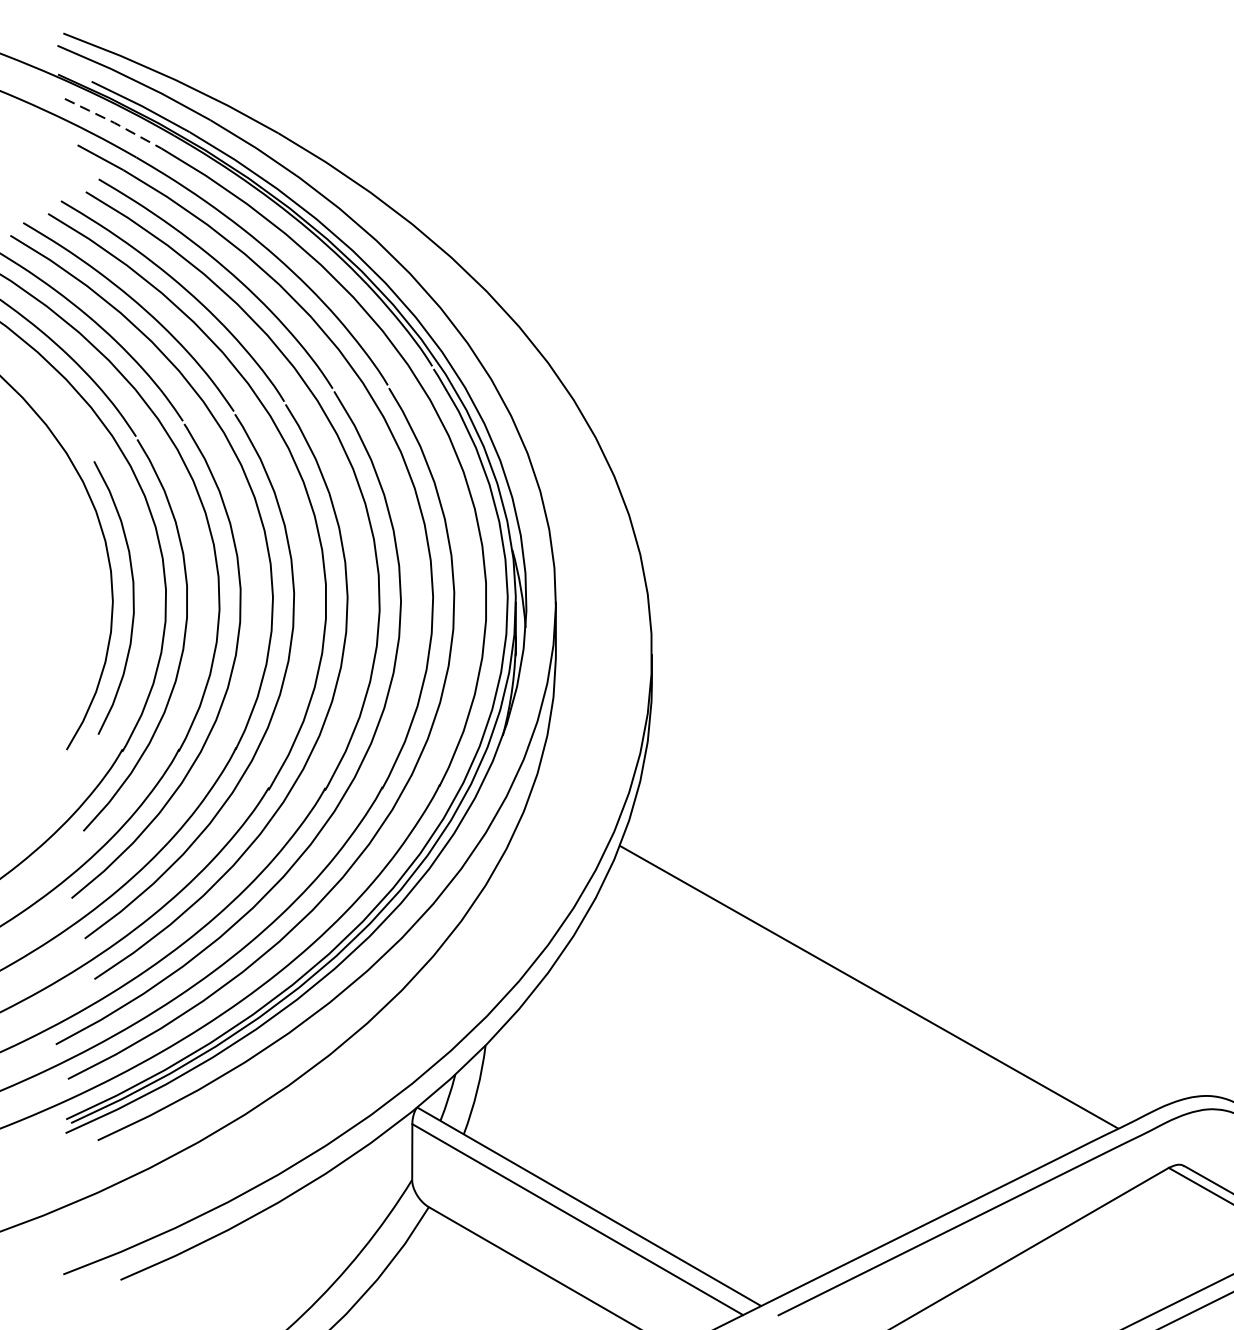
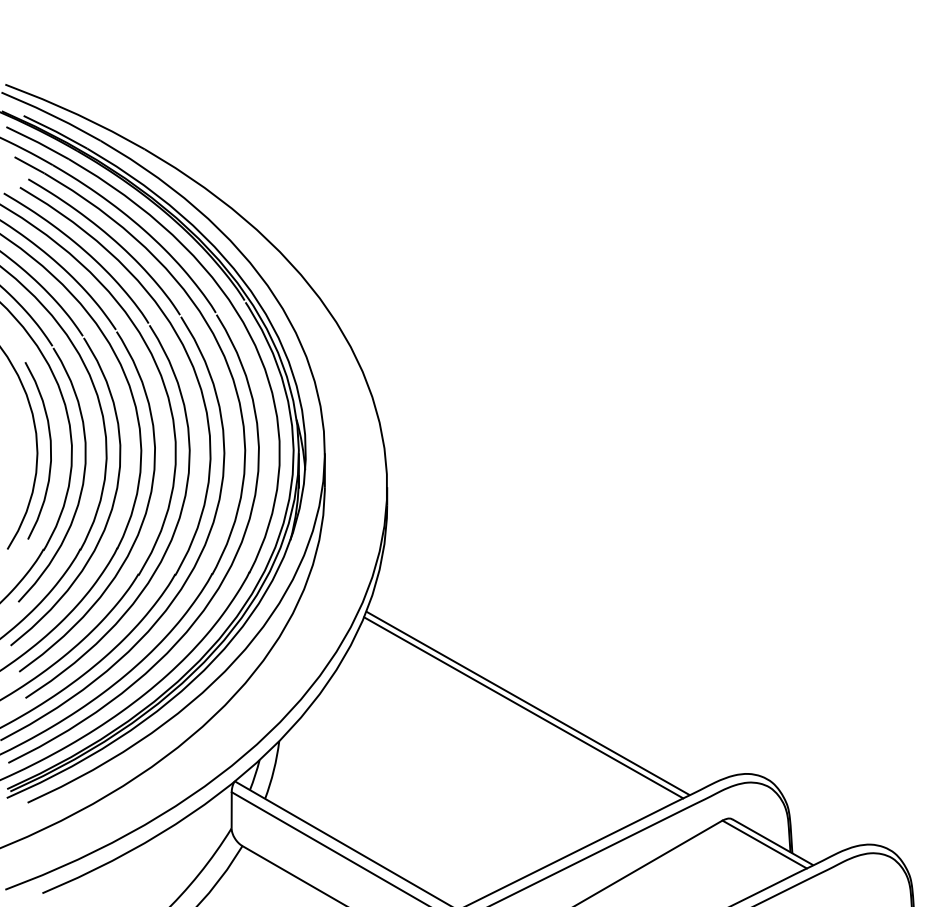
line: (114, 122) -> (38, 142), dashed -> solid
line: (862, 993) -> (523, 707), added

